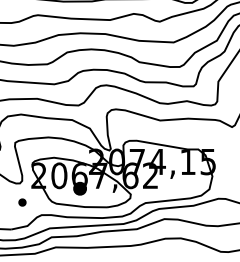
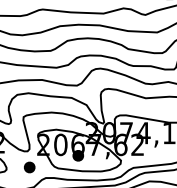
part: (22, 202) -> (29, 167), size x1.67

